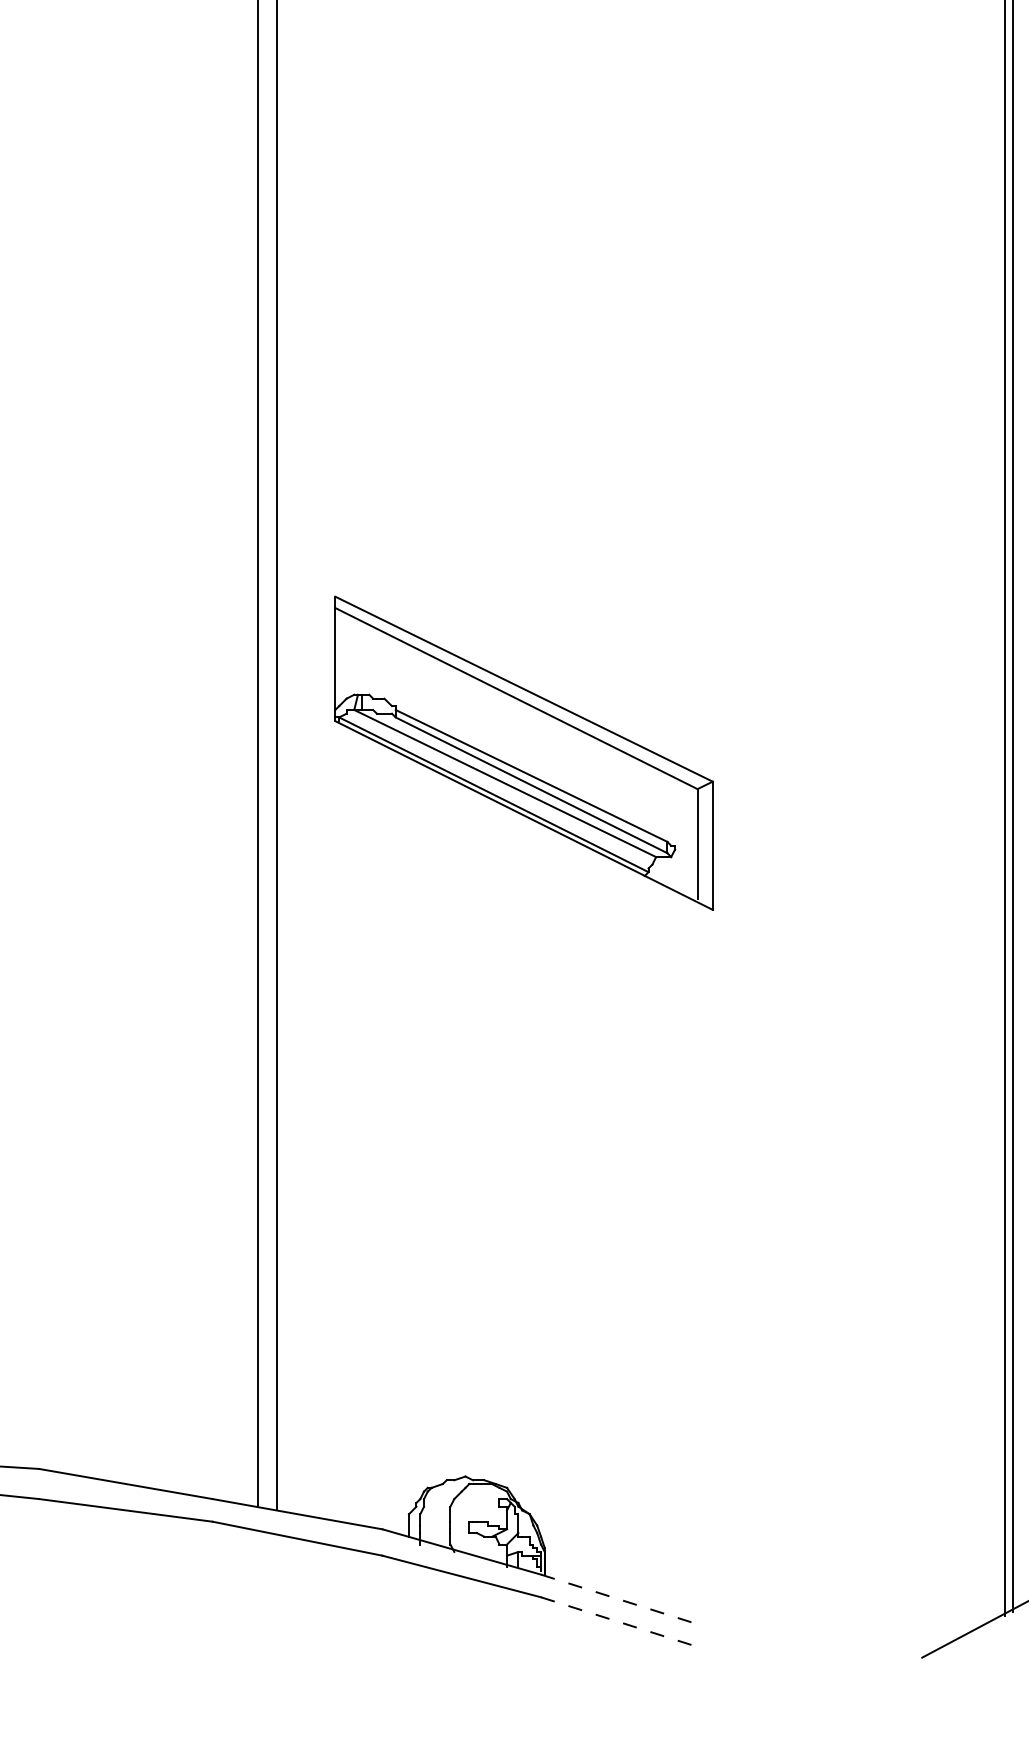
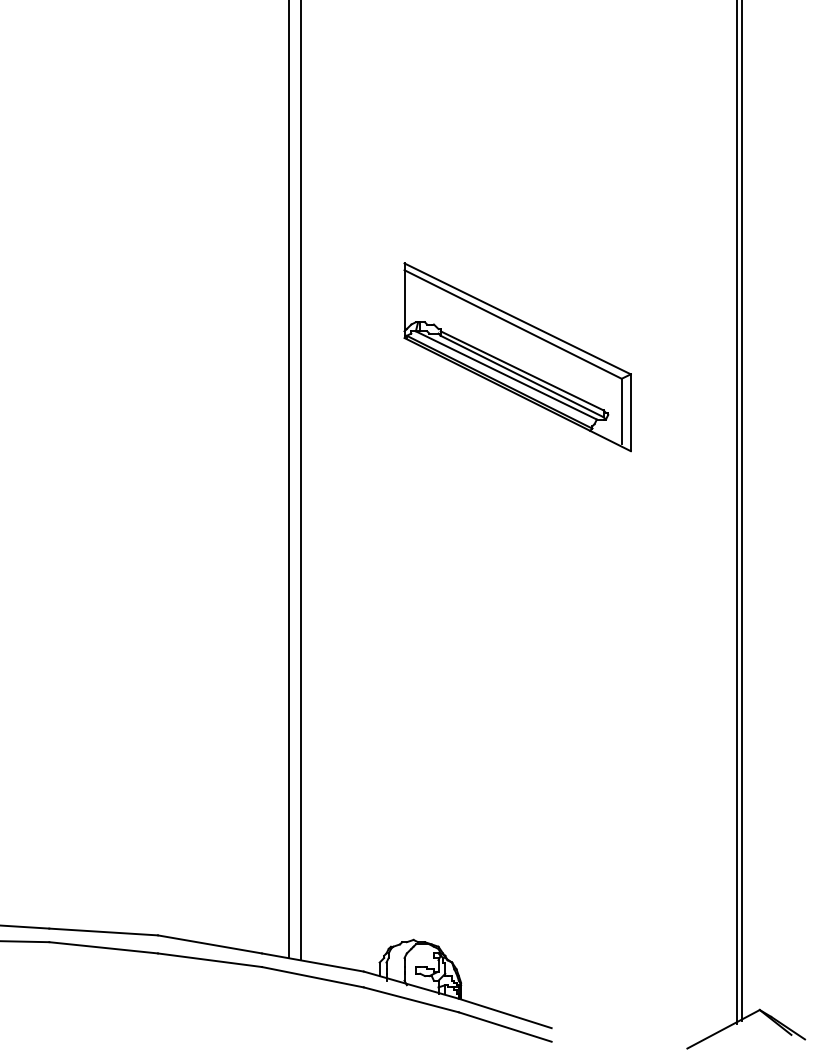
part: (523, 753) -> (517, 357), moved
line: (618, 1599) -> (505, 1013), dashed -> solid
line: (618, 1622) -> (505, 1027), dashed -> solid

